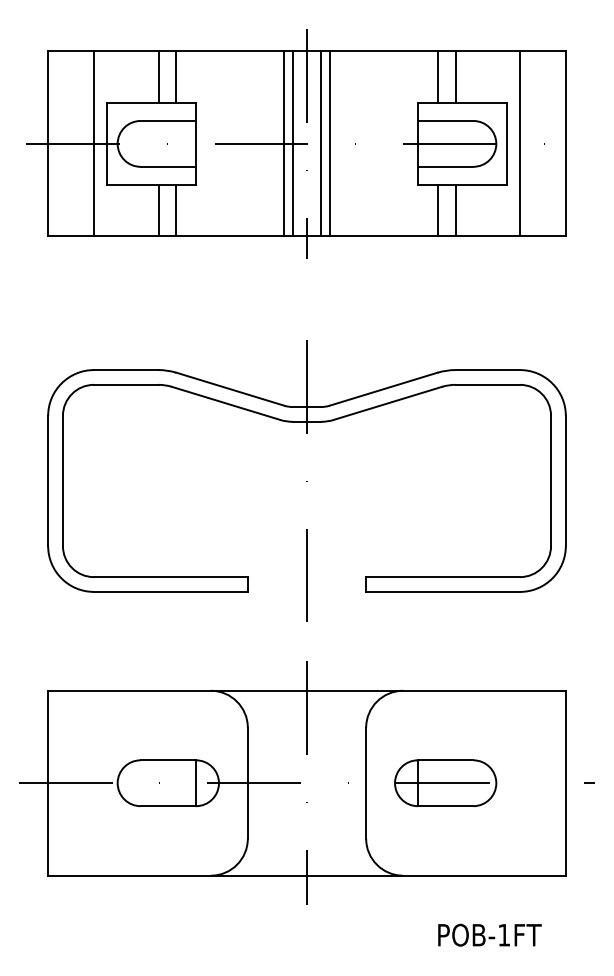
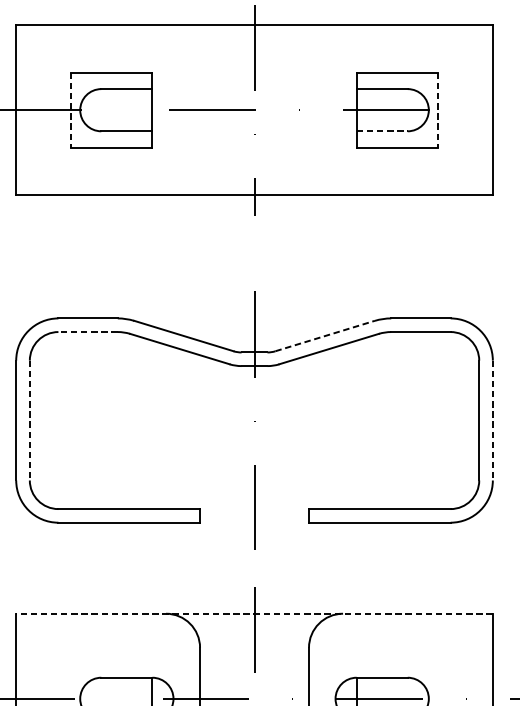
line: (158, 77) -> (117, 49), removed
line: (176, 77) -> (134, 49), removed
line: (437, 77) -> (374, 49), removed
line: (455, 77) -> (391, 49), removed
line: (94, 143) -> (58, 109), removed
line: (107, 143) -> (70, 109), solid -> dashed
line: (284, 143) -> (233, 109), removed
line: (292, 143) -> (241, 109), removed
line: (321, 143) -> (267, 109), removed
line: (329, 143) -> (275, 109), removed
line: (506, 143) -> (438, 109), solid -> dashed
line: (519, 143) -> (450, 109), removed
line: (445, 166) -> (382, 131), solid -> dashed
line: (158, 210) -> (117, 171), removed
line: (176, 210) -> (134, 171), removed
line: (437, 210) -> (374, 171), removed
line: (455, 210) -> (391, 171), removed
line: (125, 384) -> (87, 331), solid -> dashed
line: (384, 389) -> (325, 336), solid -> dashed
line: (62, 481) -> (29, 421), solid -> dashed
line: (565, 481) -> (492, 421), solid -> dashed
line: (307, 690) -> (254, 613), solid -> dashed

